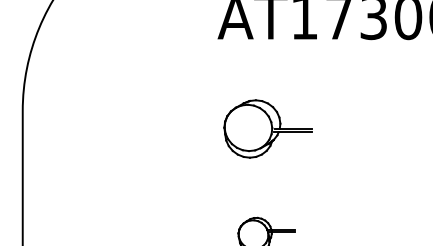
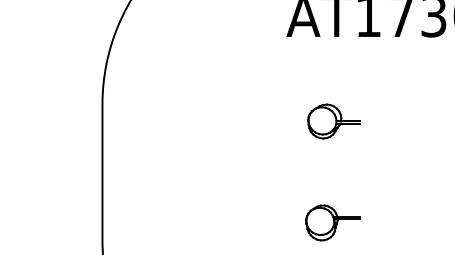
part: (267, 128) -> (333, 121), size x0.62

